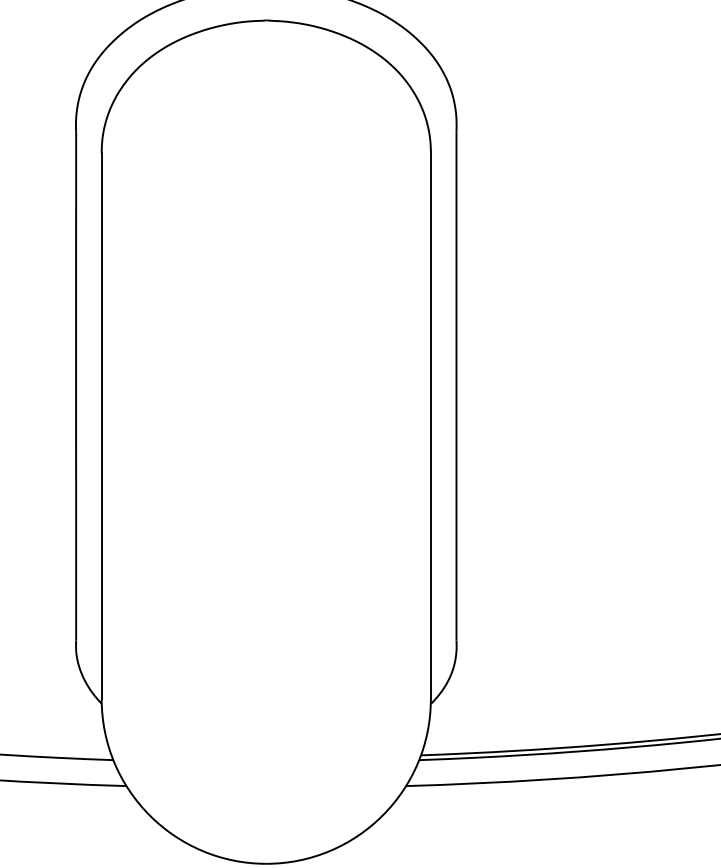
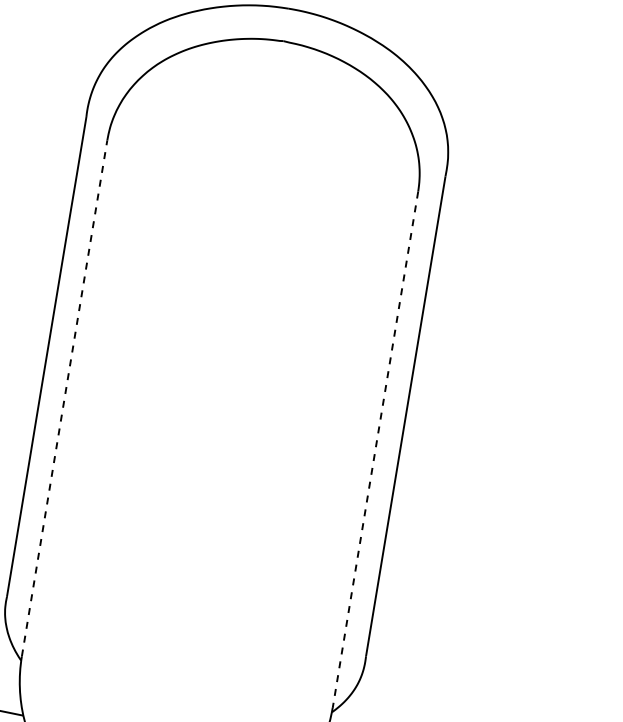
line: (101, 425) -> (64, 397), solid -> dashed
line: (430, 426) -> (374, 450), solid -> dashed

